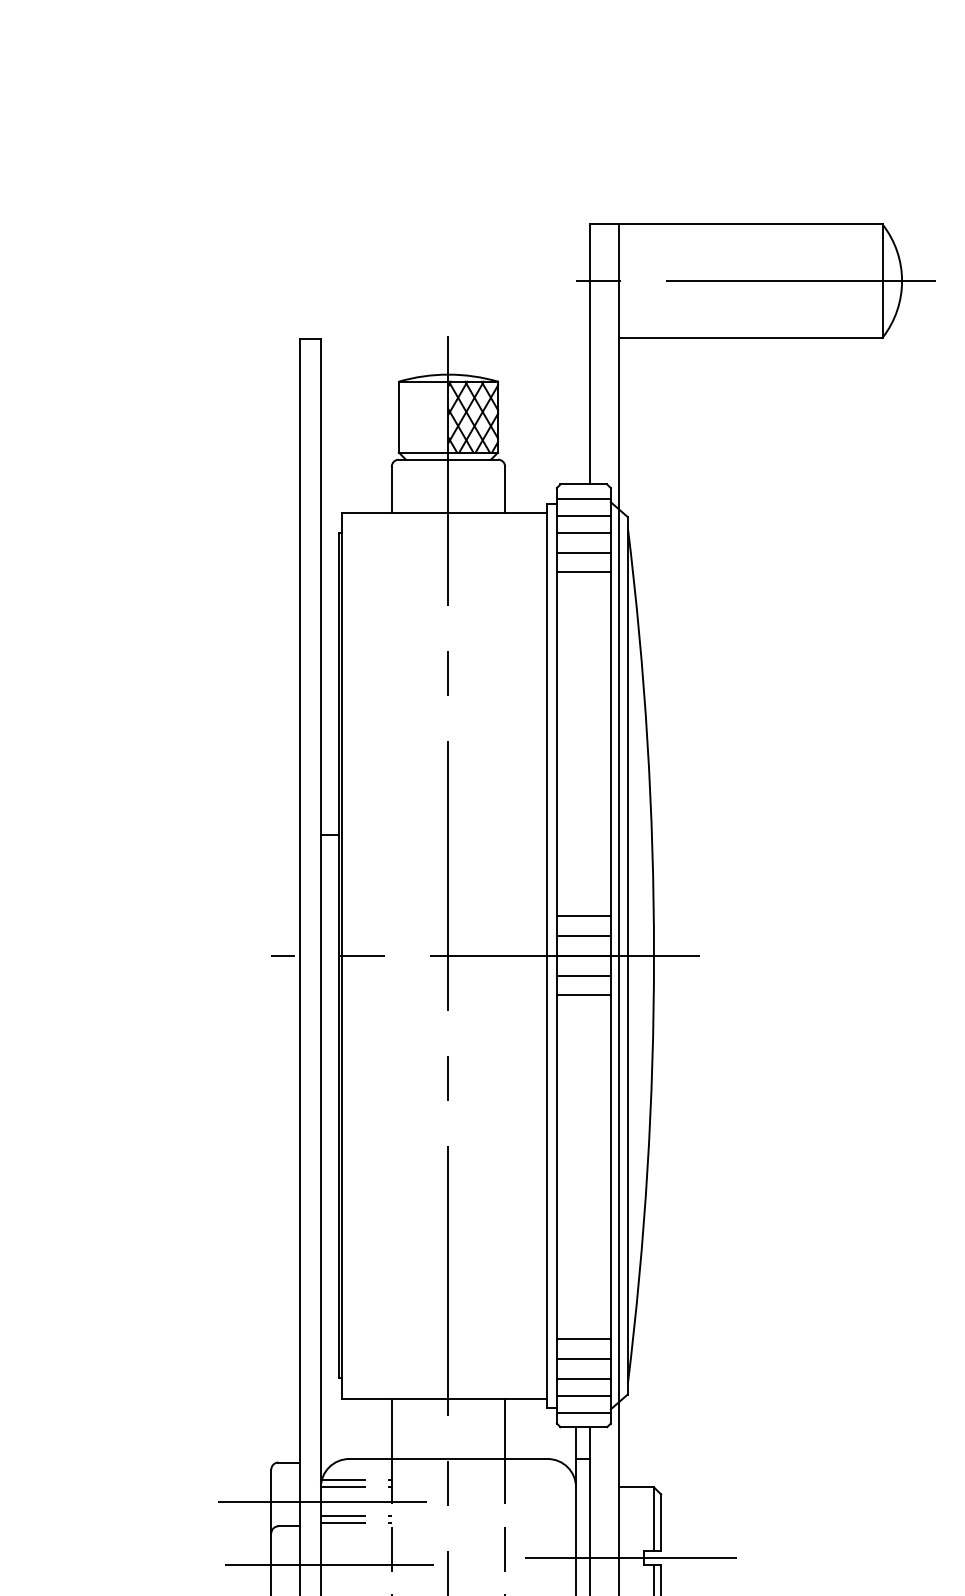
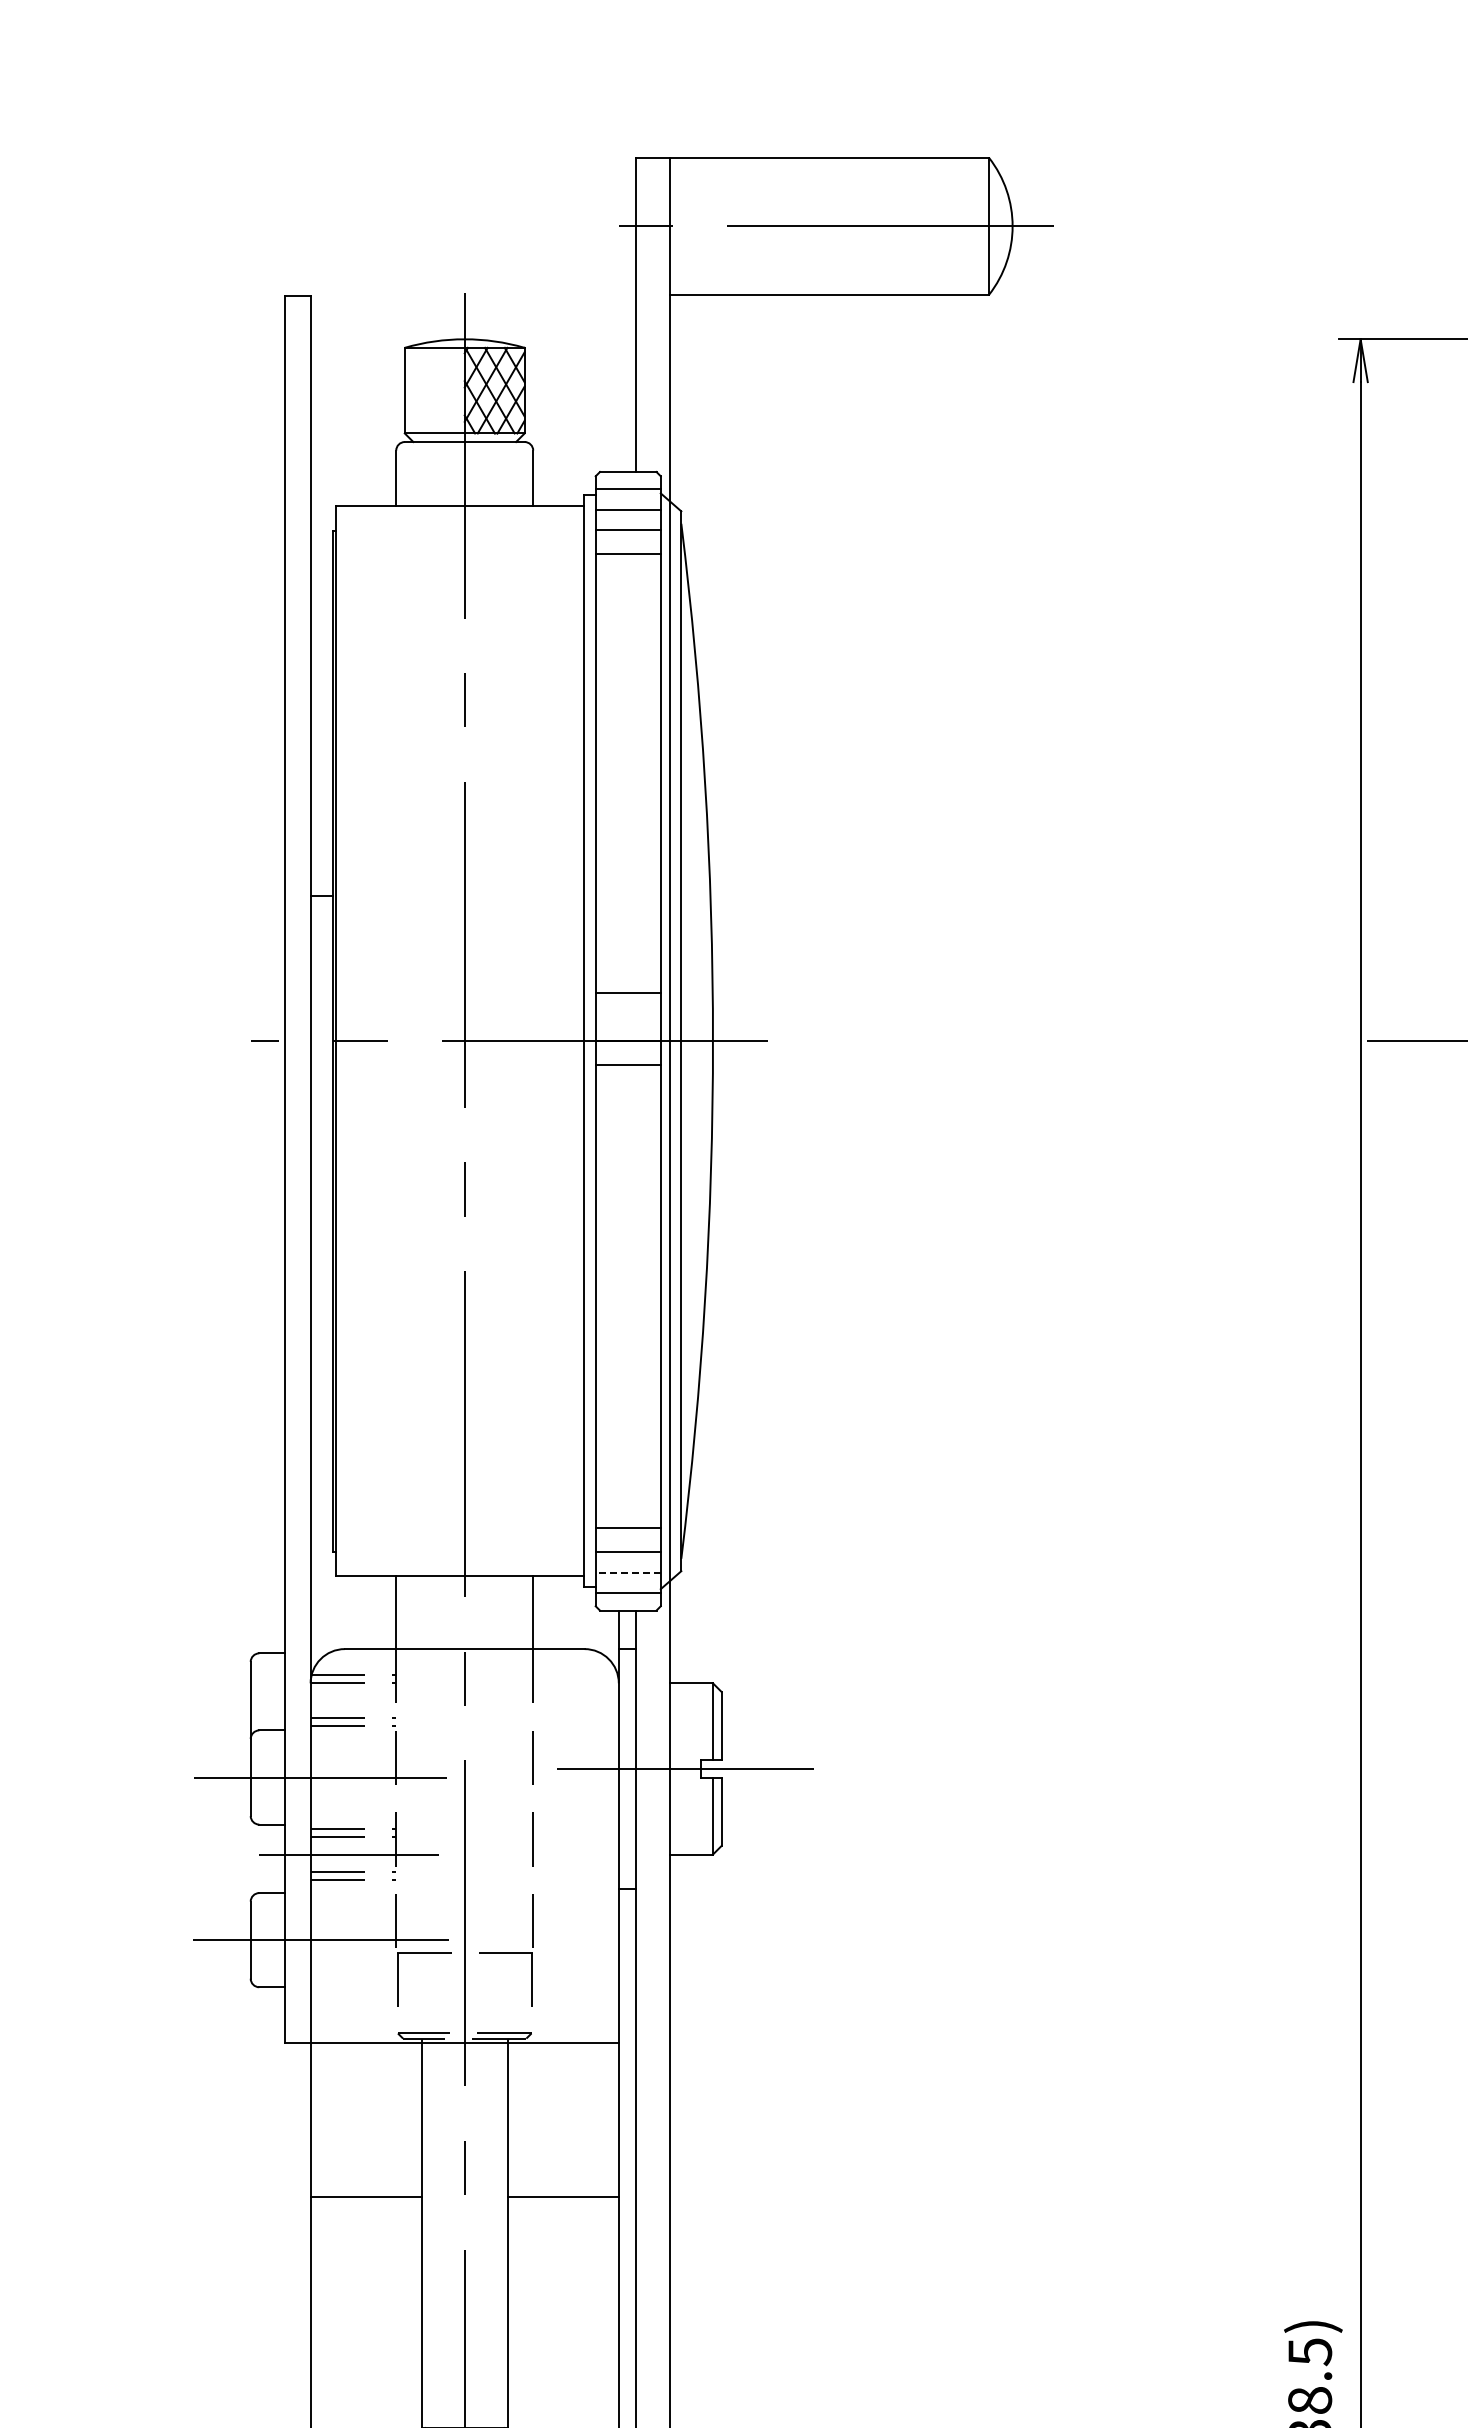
line: (583, 572) -> (627, 578), removed
line: (583, 936) -> (627, 1017), removed
line: (583, 995) -> (627, 1089), removed
line: (583, 1339) -> (627, 1504), removed
line: (584, 1395) -> (628, 1572), solid -> dashed
line: (322, 1501) -> (312, 1700), removed

